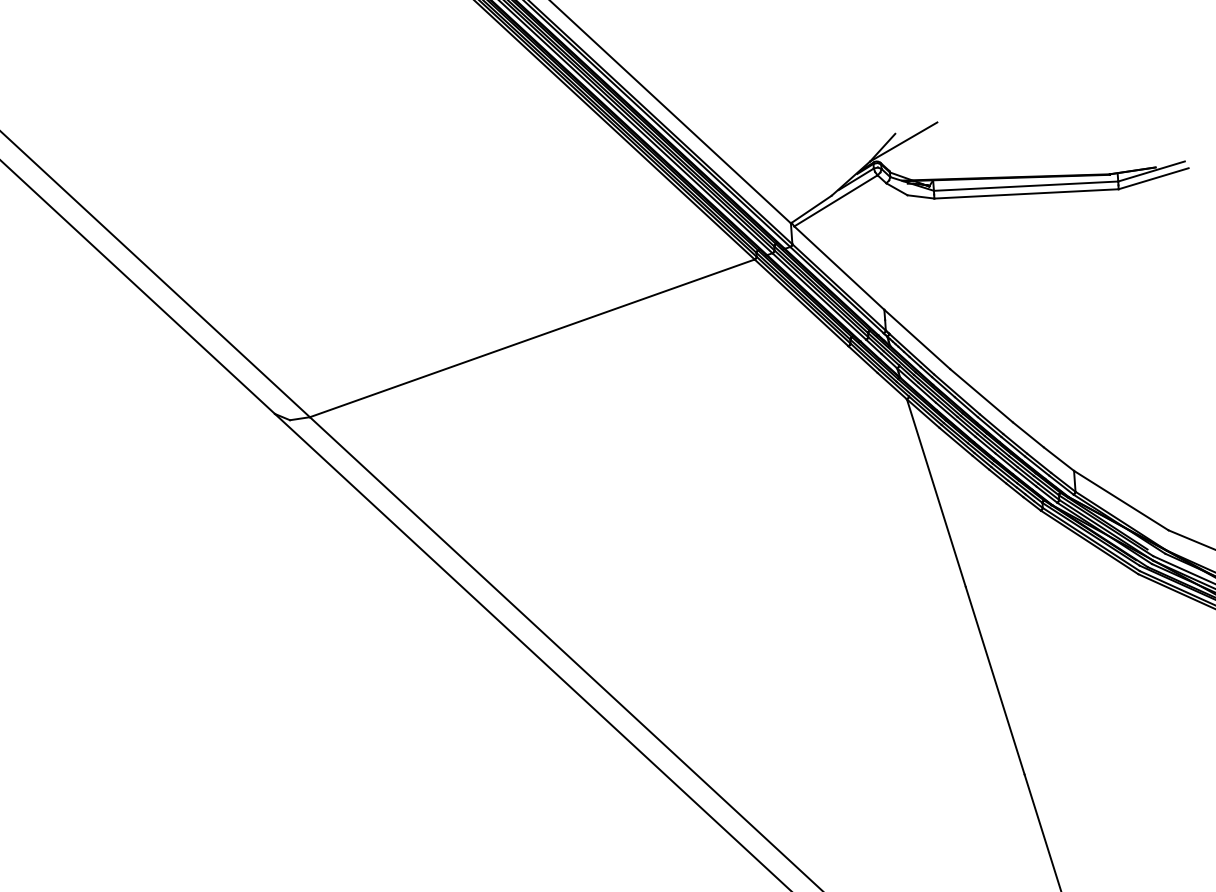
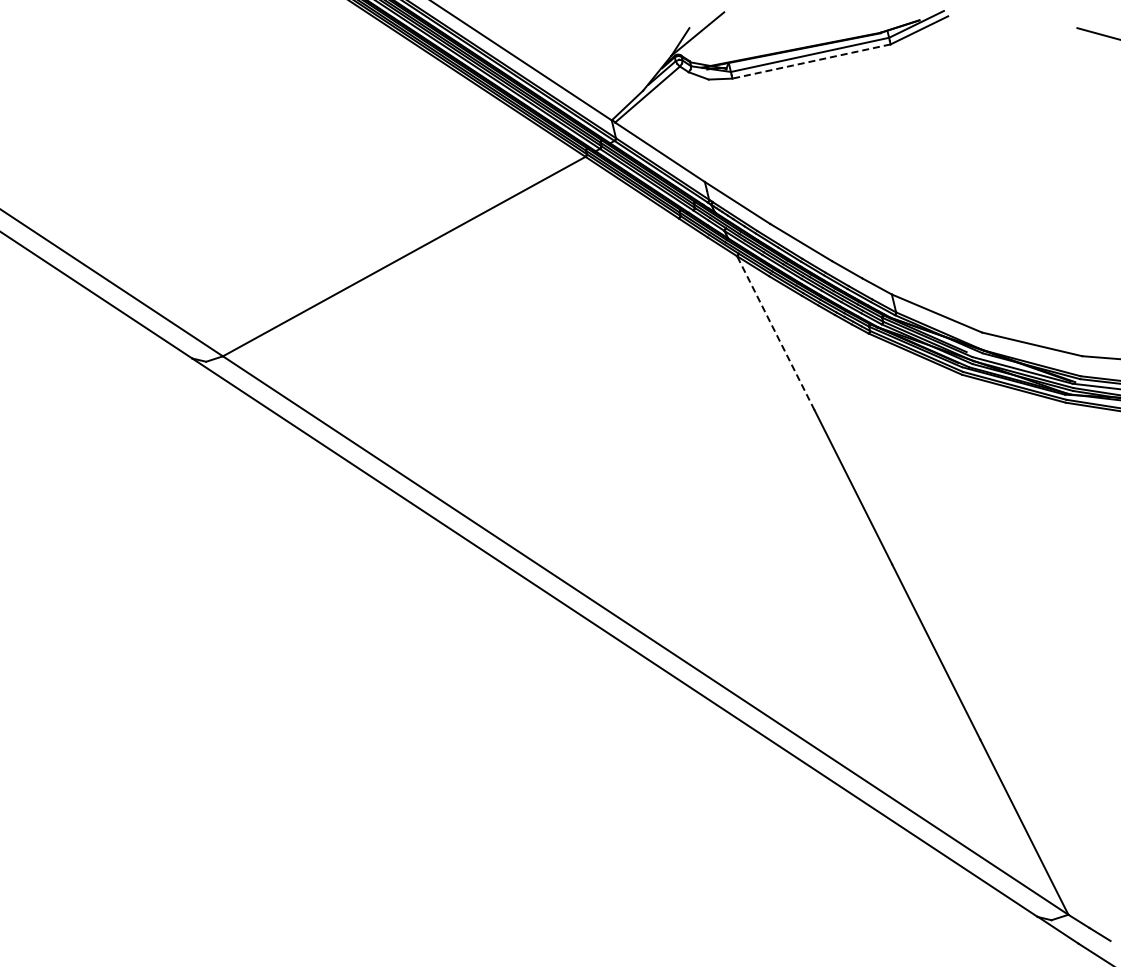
line: (1026, 193) -> (811, 61), solid -> dashed
line: (936, 492) -> (775, 332), solid -> dashed

